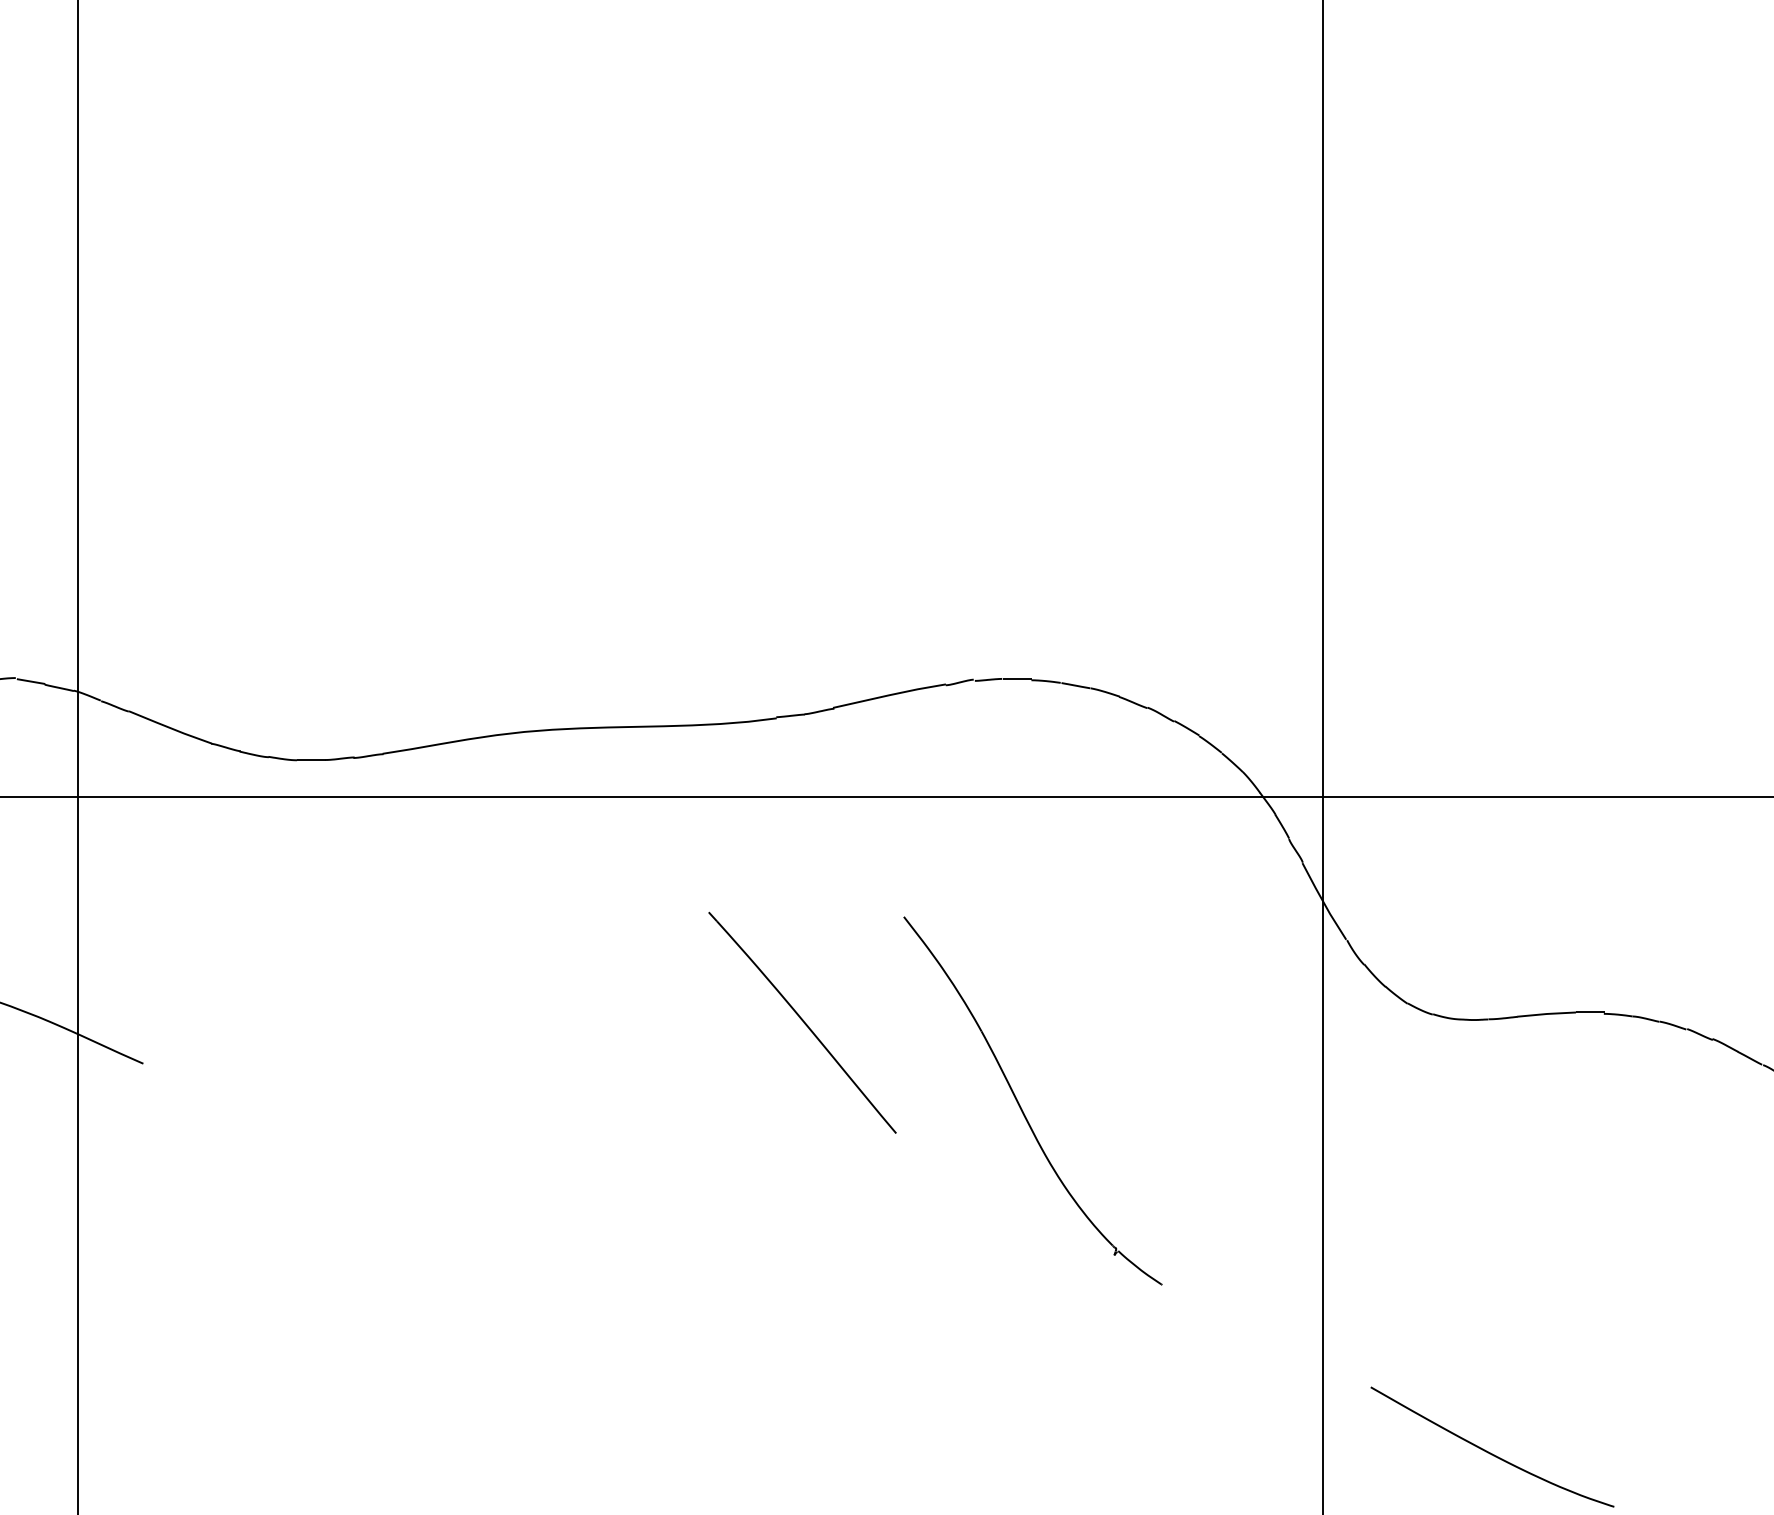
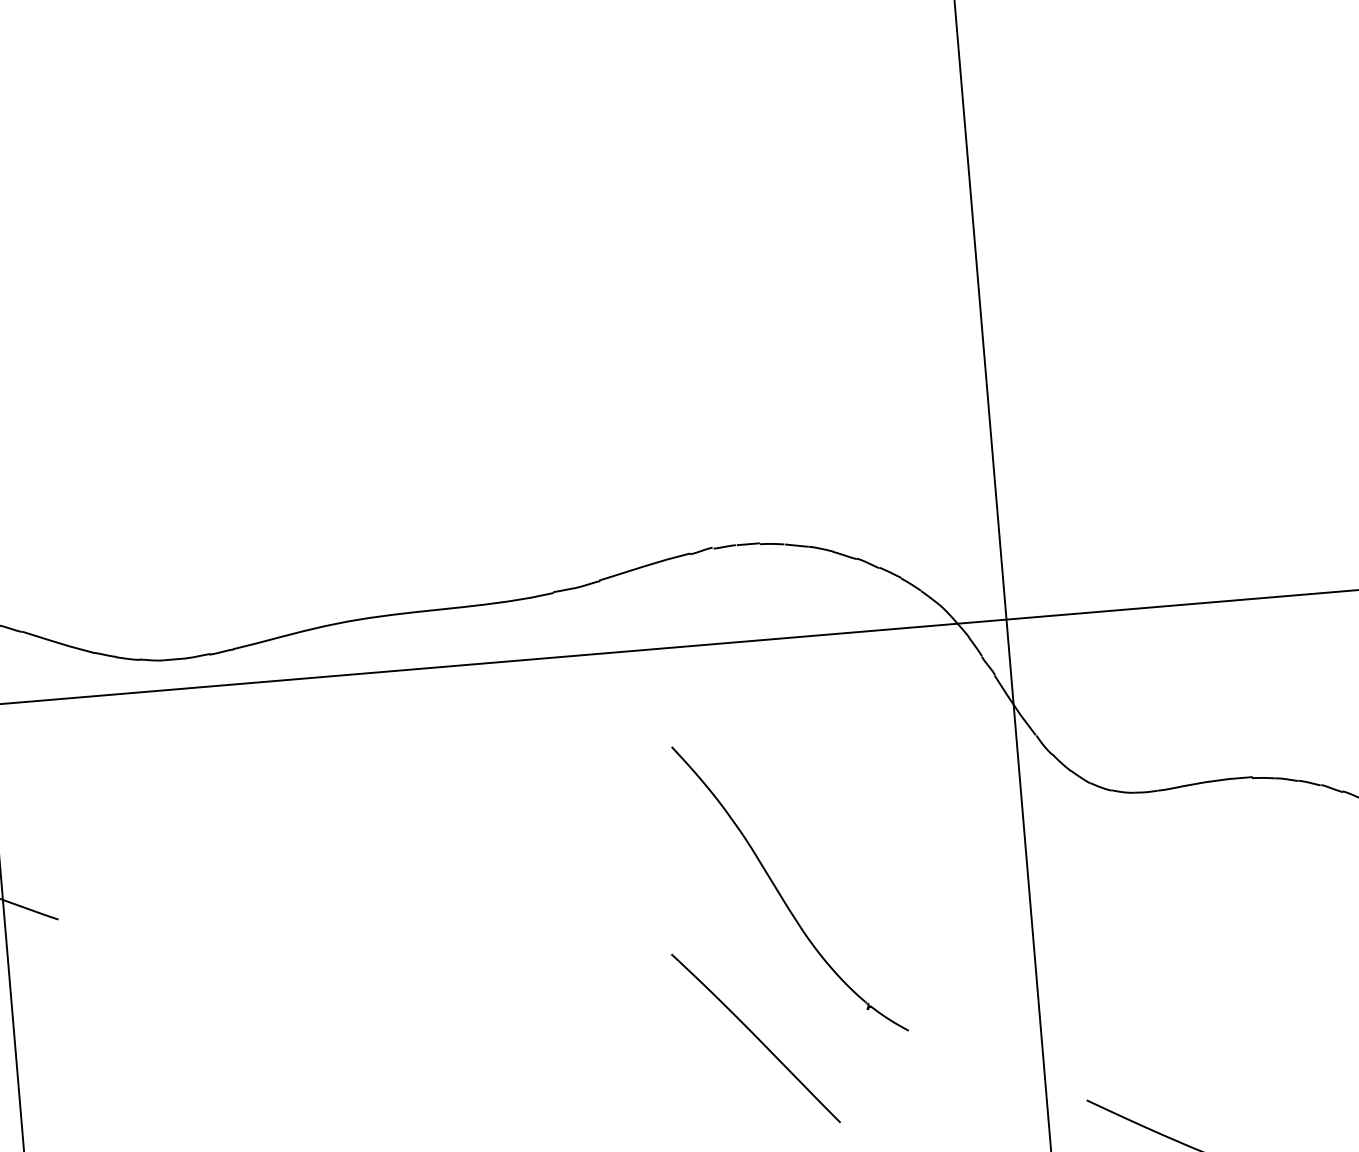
part: (802, 1022) -> (756, 1038), moved

